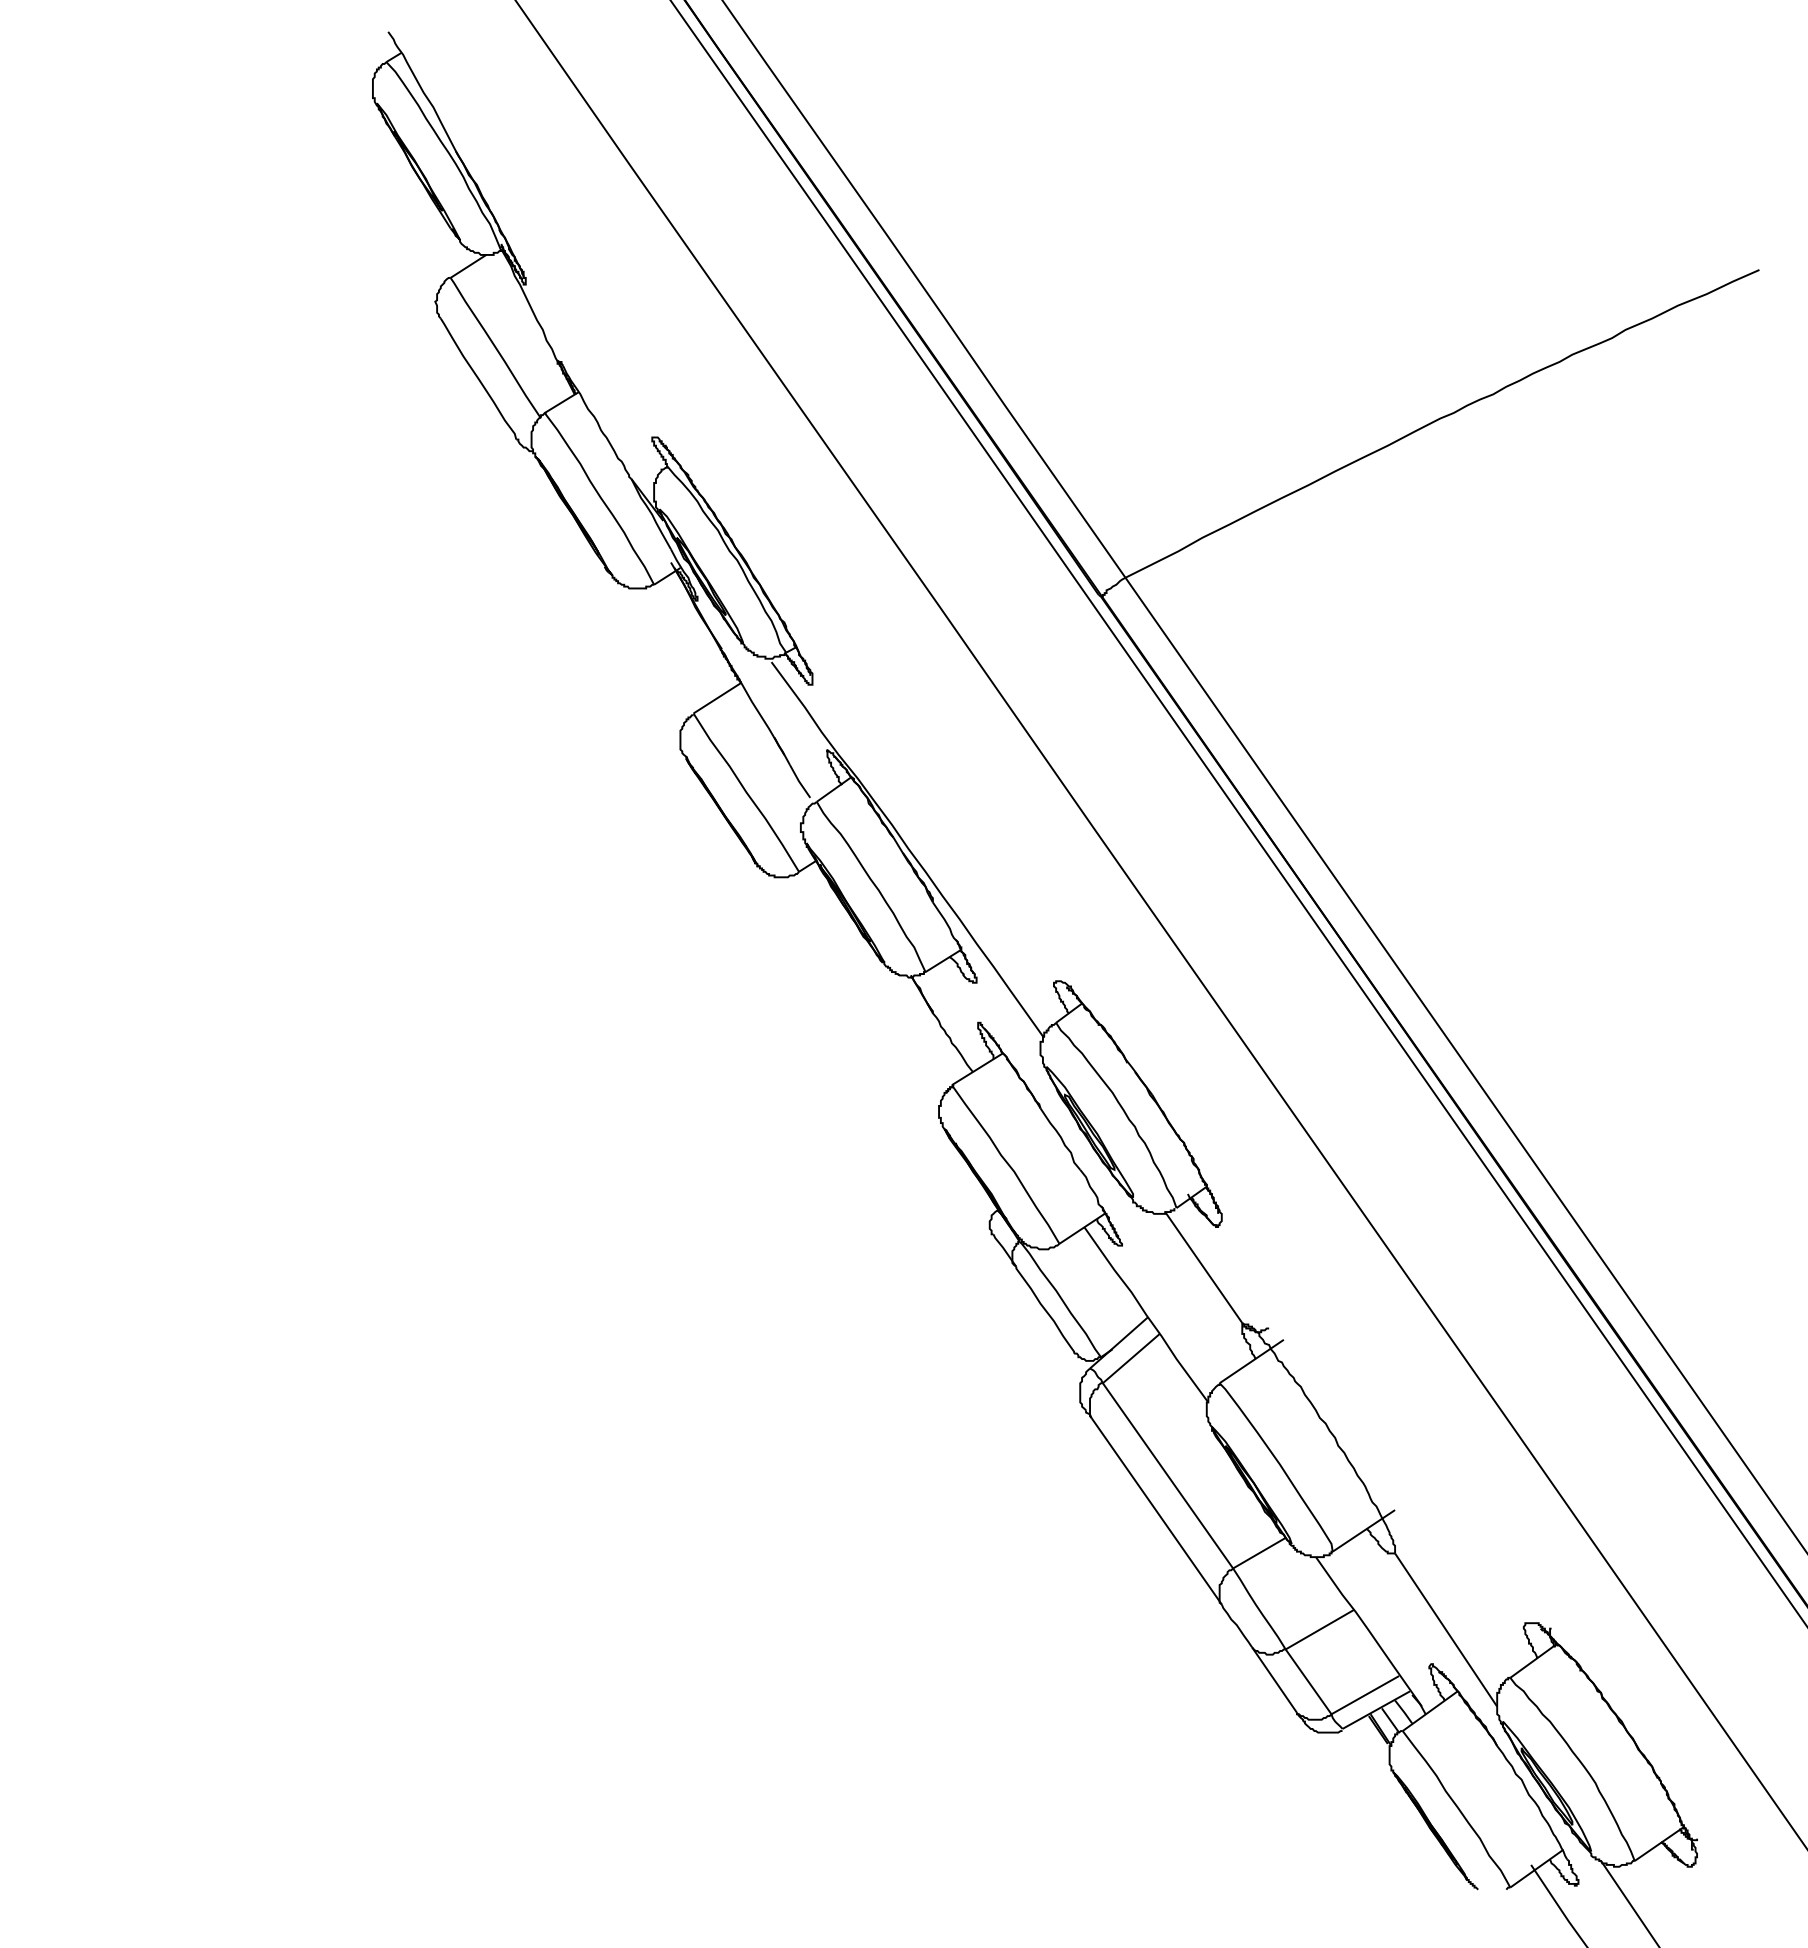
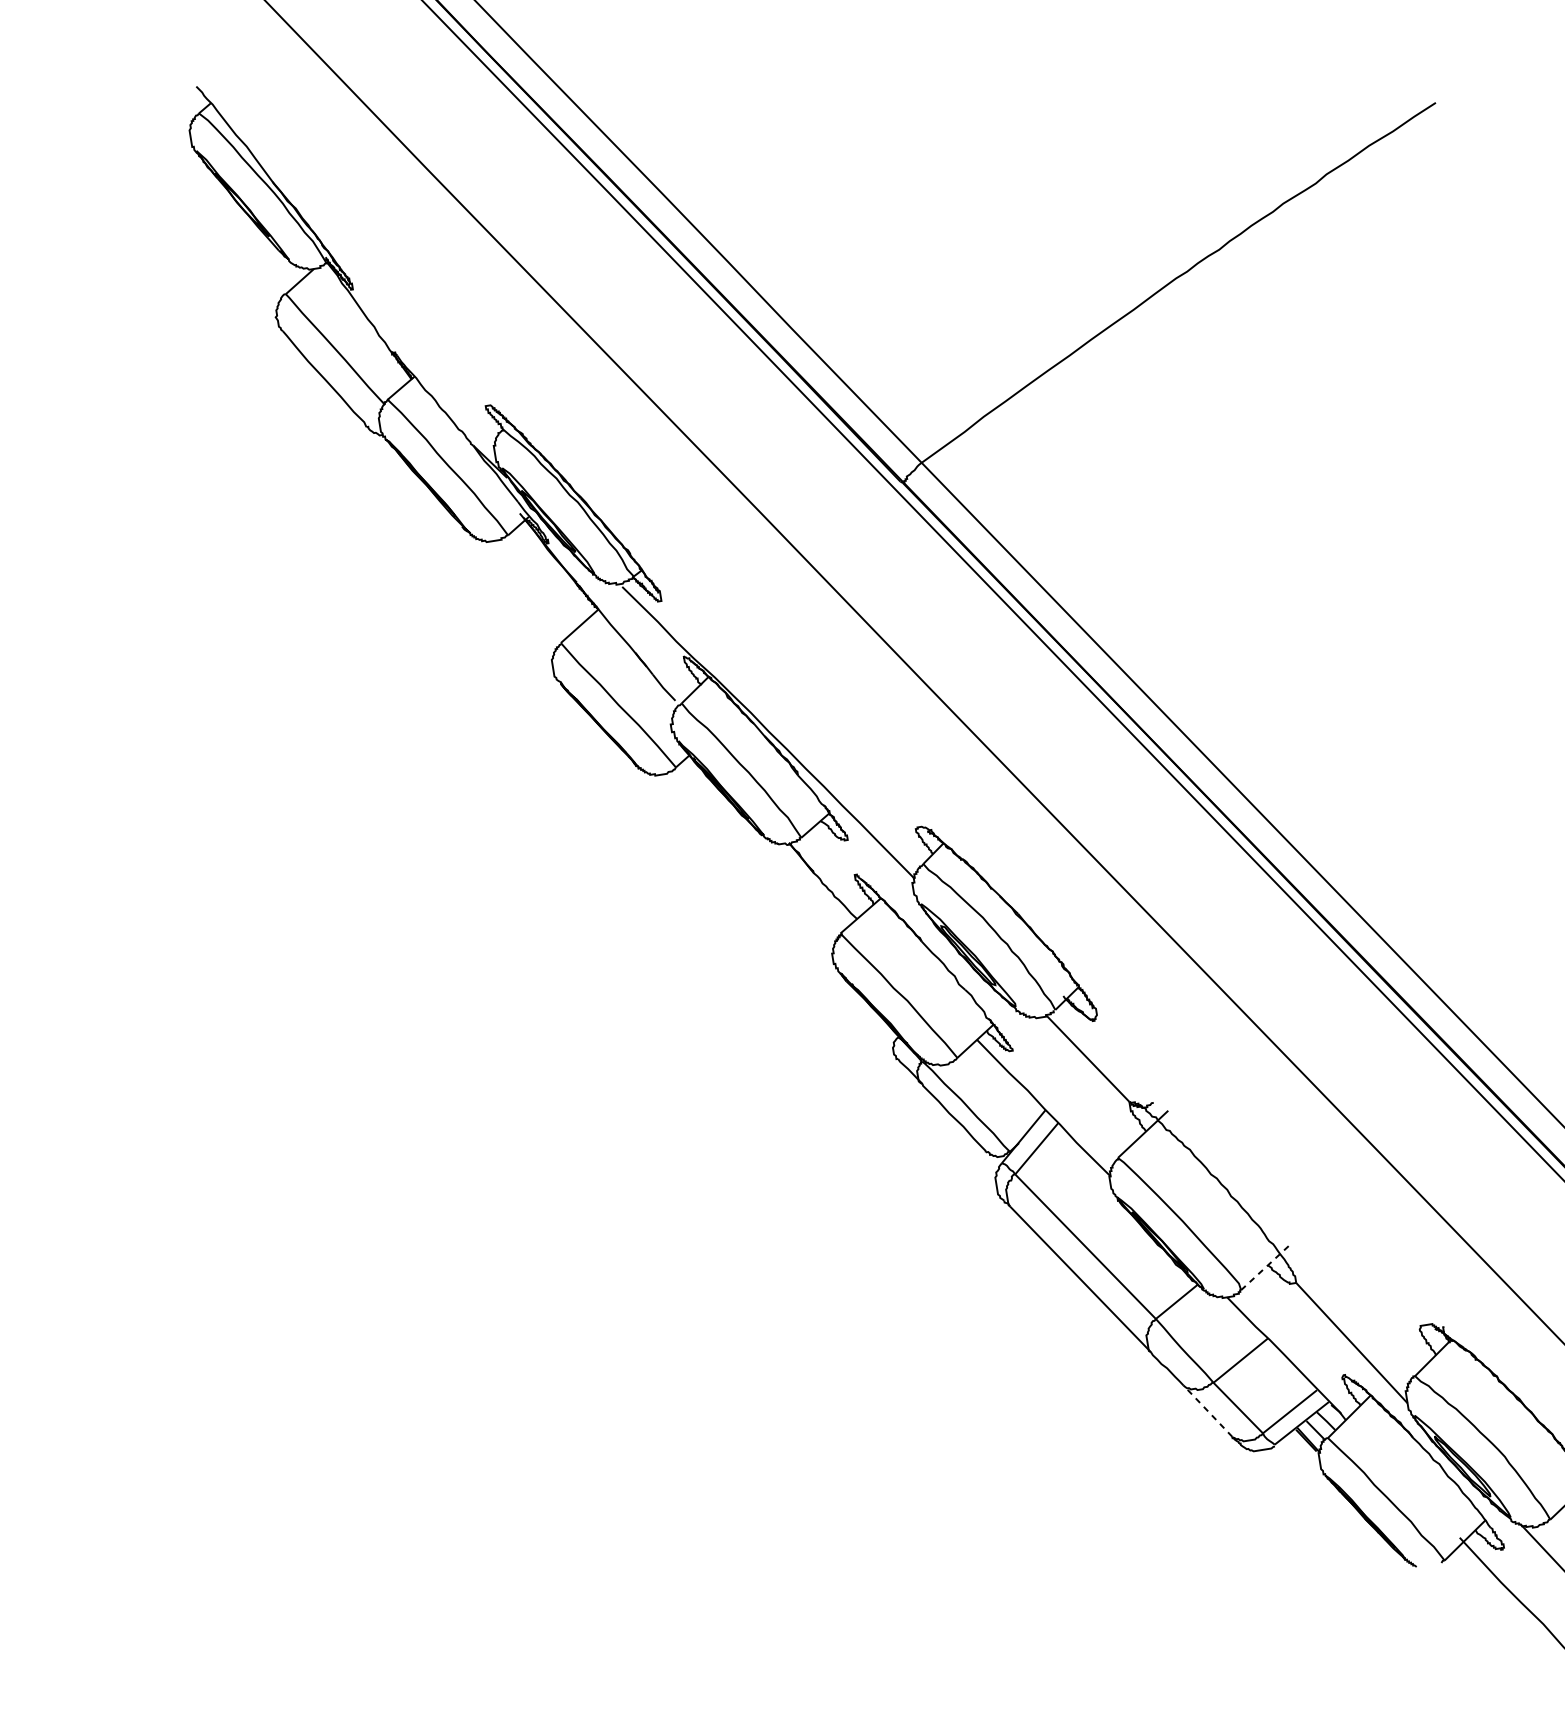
line: (1364, 1530) -> (1266, 1267), solid -> dashed
line: (1274, 1680) -> (1208, 1411), solid -> dashed

